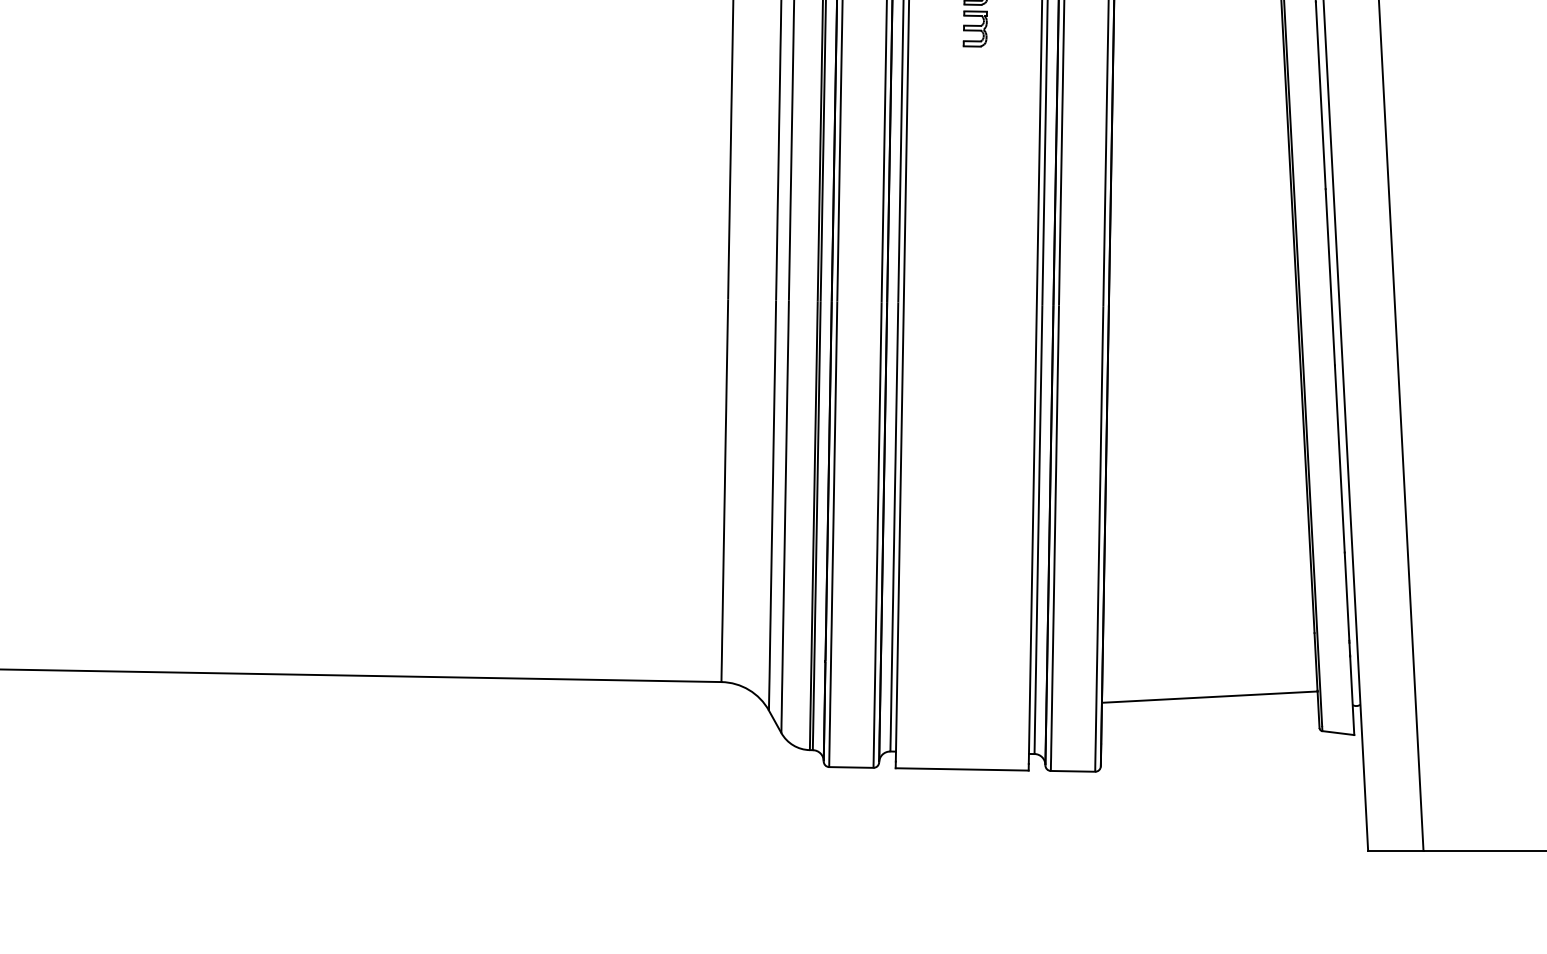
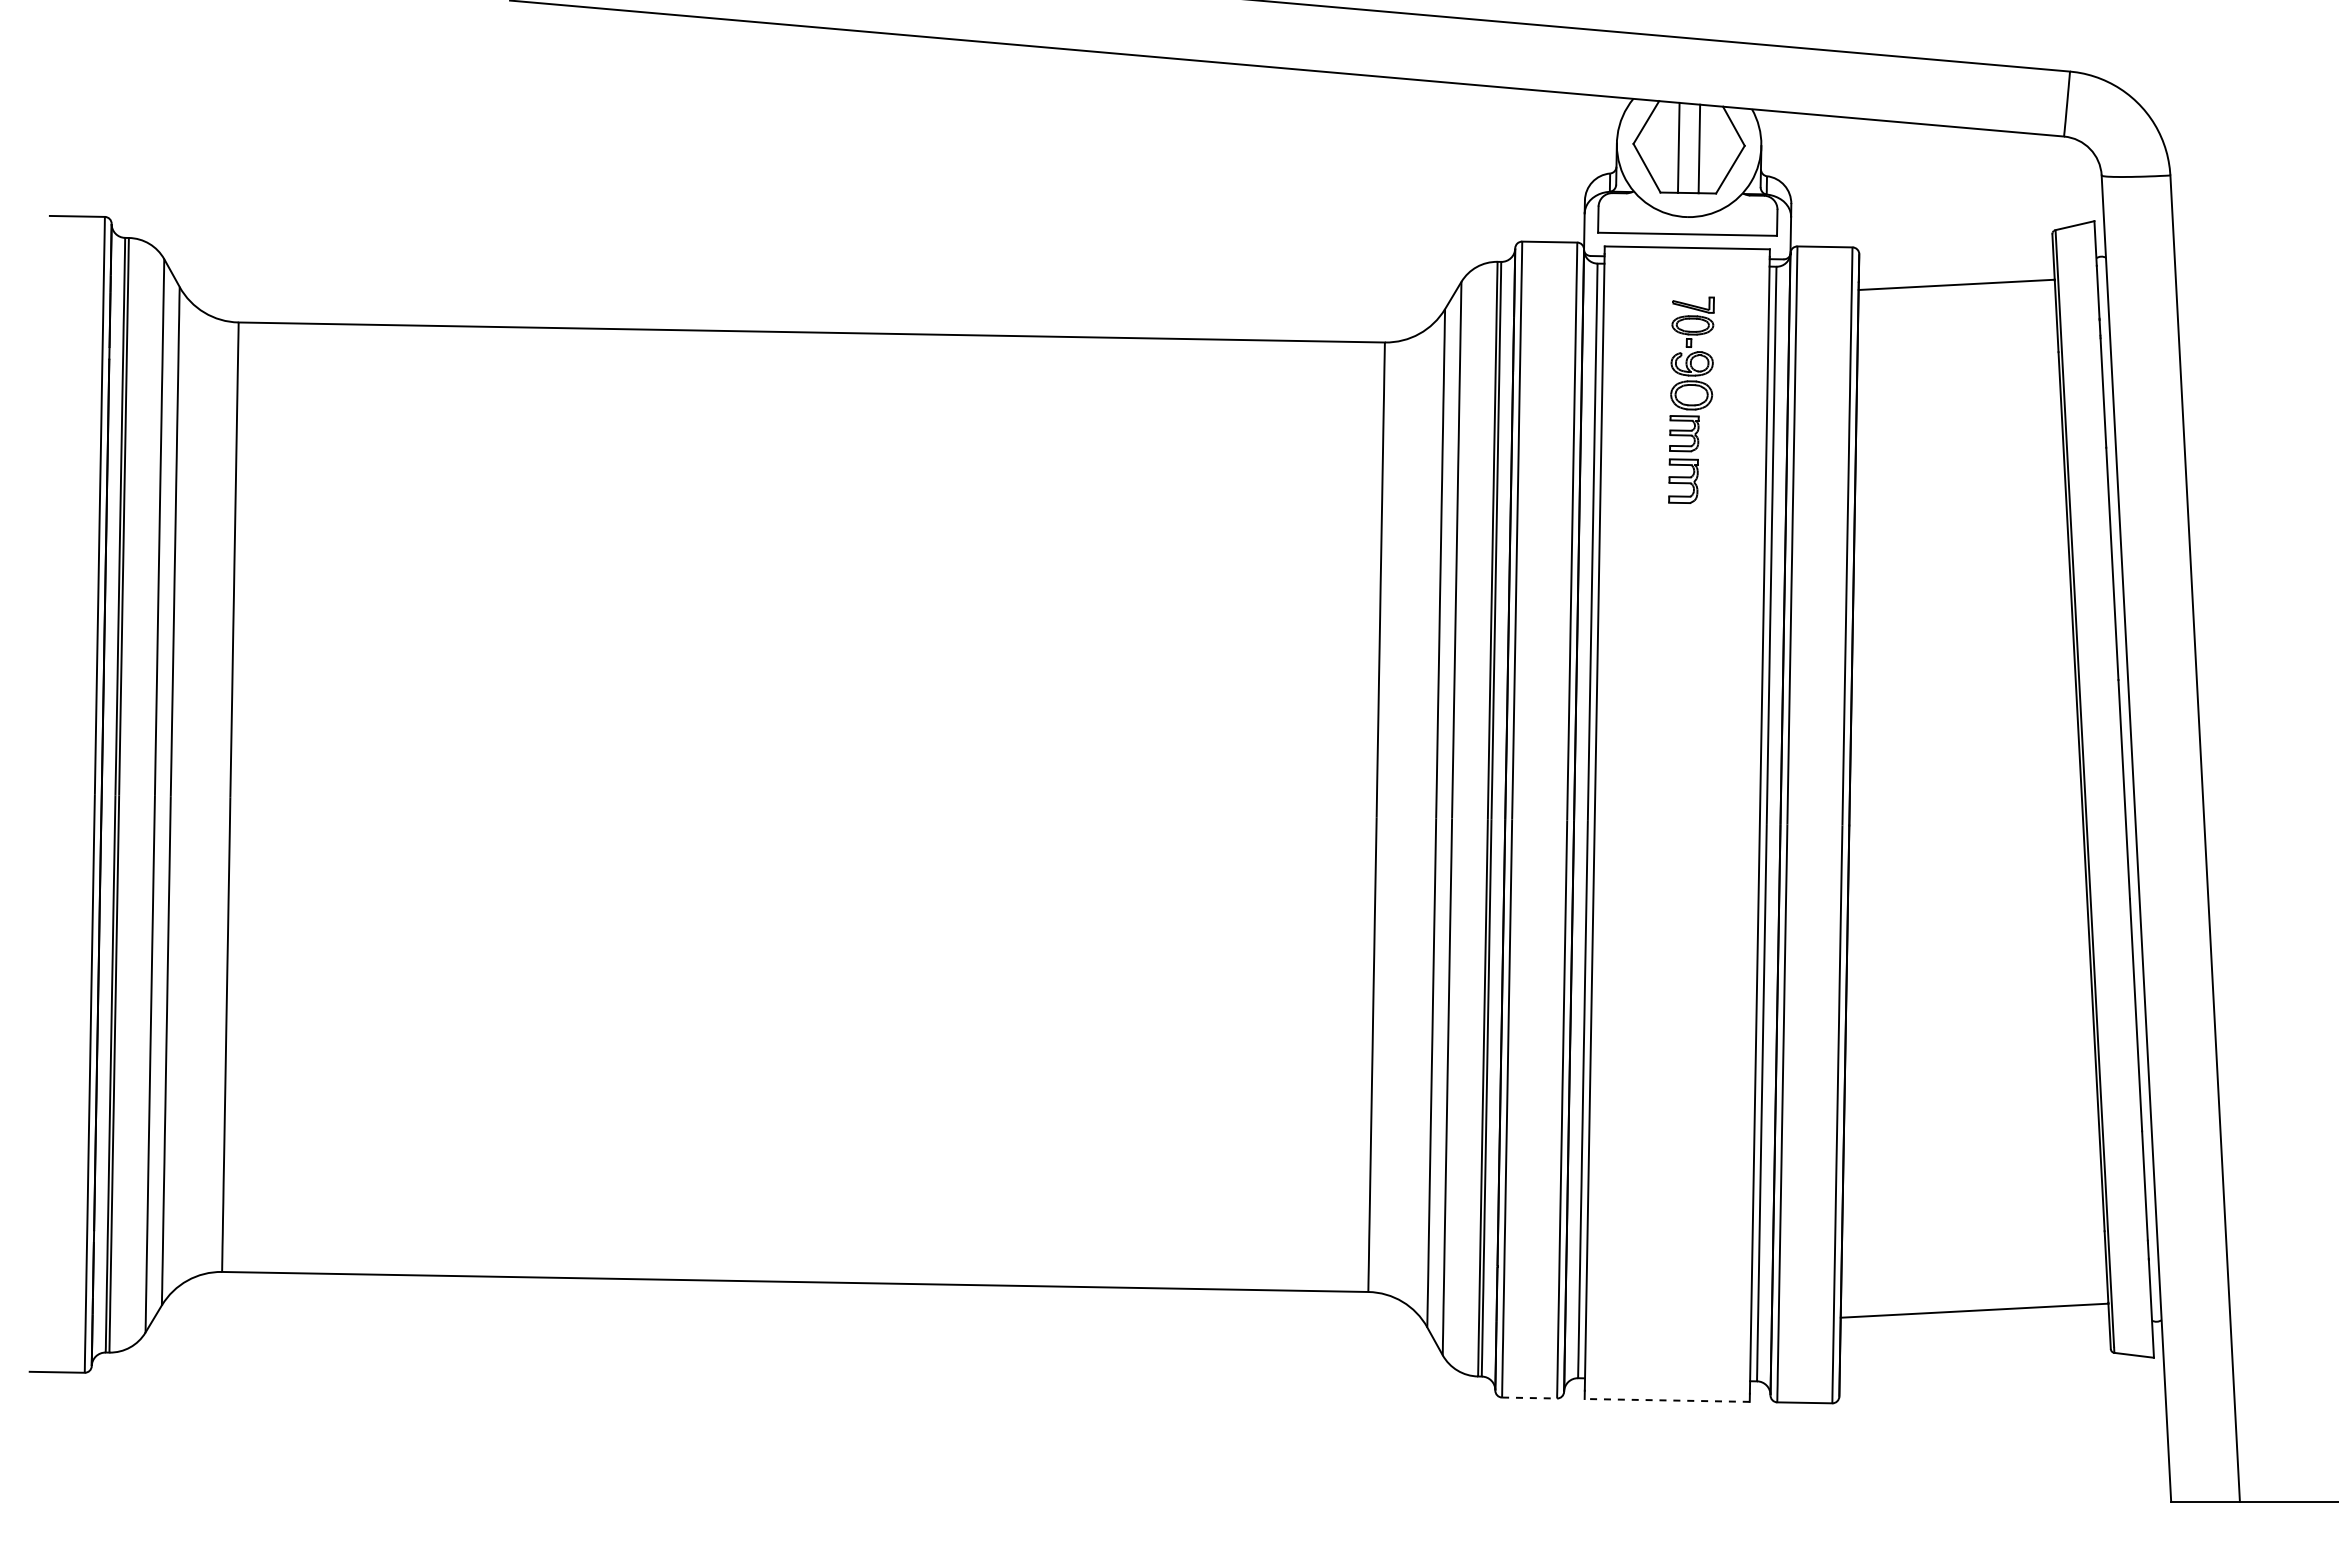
line: (851, 767) -> (1529, 1398), solid -> dashed
line: (962, 769) -> (1667, 1400), solid -> dashed

